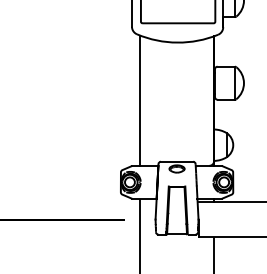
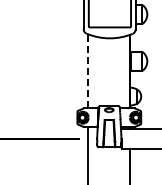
line: (140, 100) -> (88, 71), solid -> dashed

